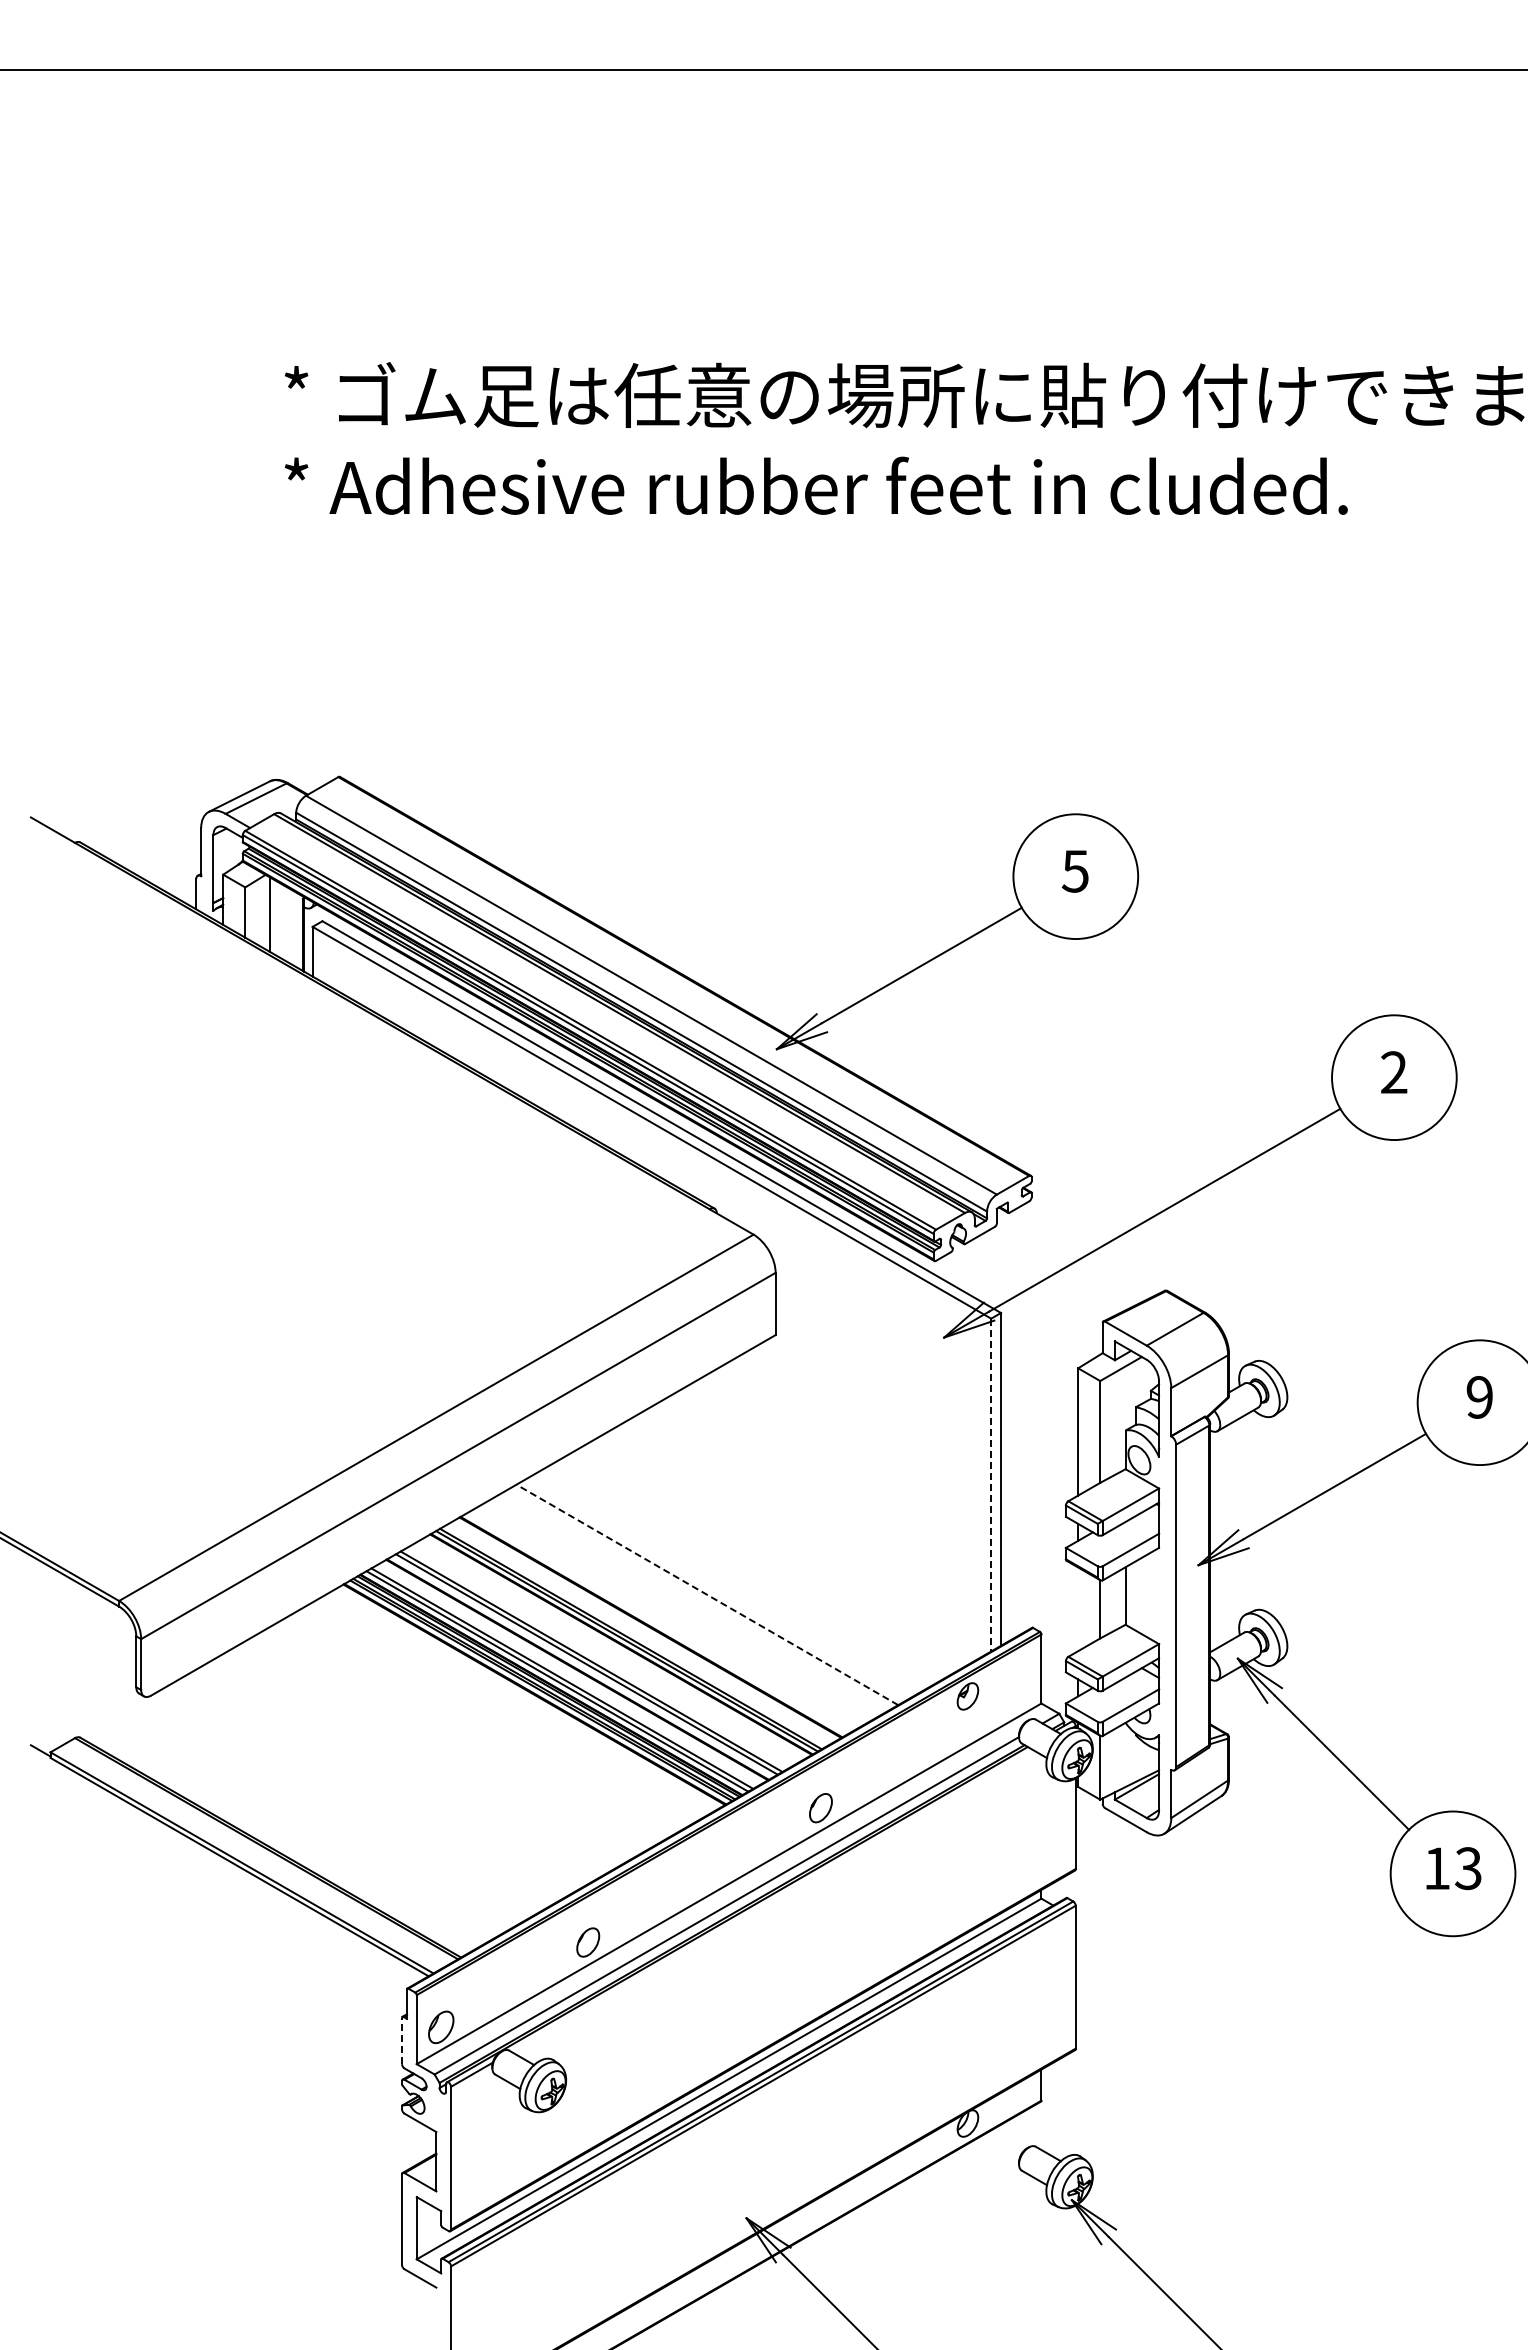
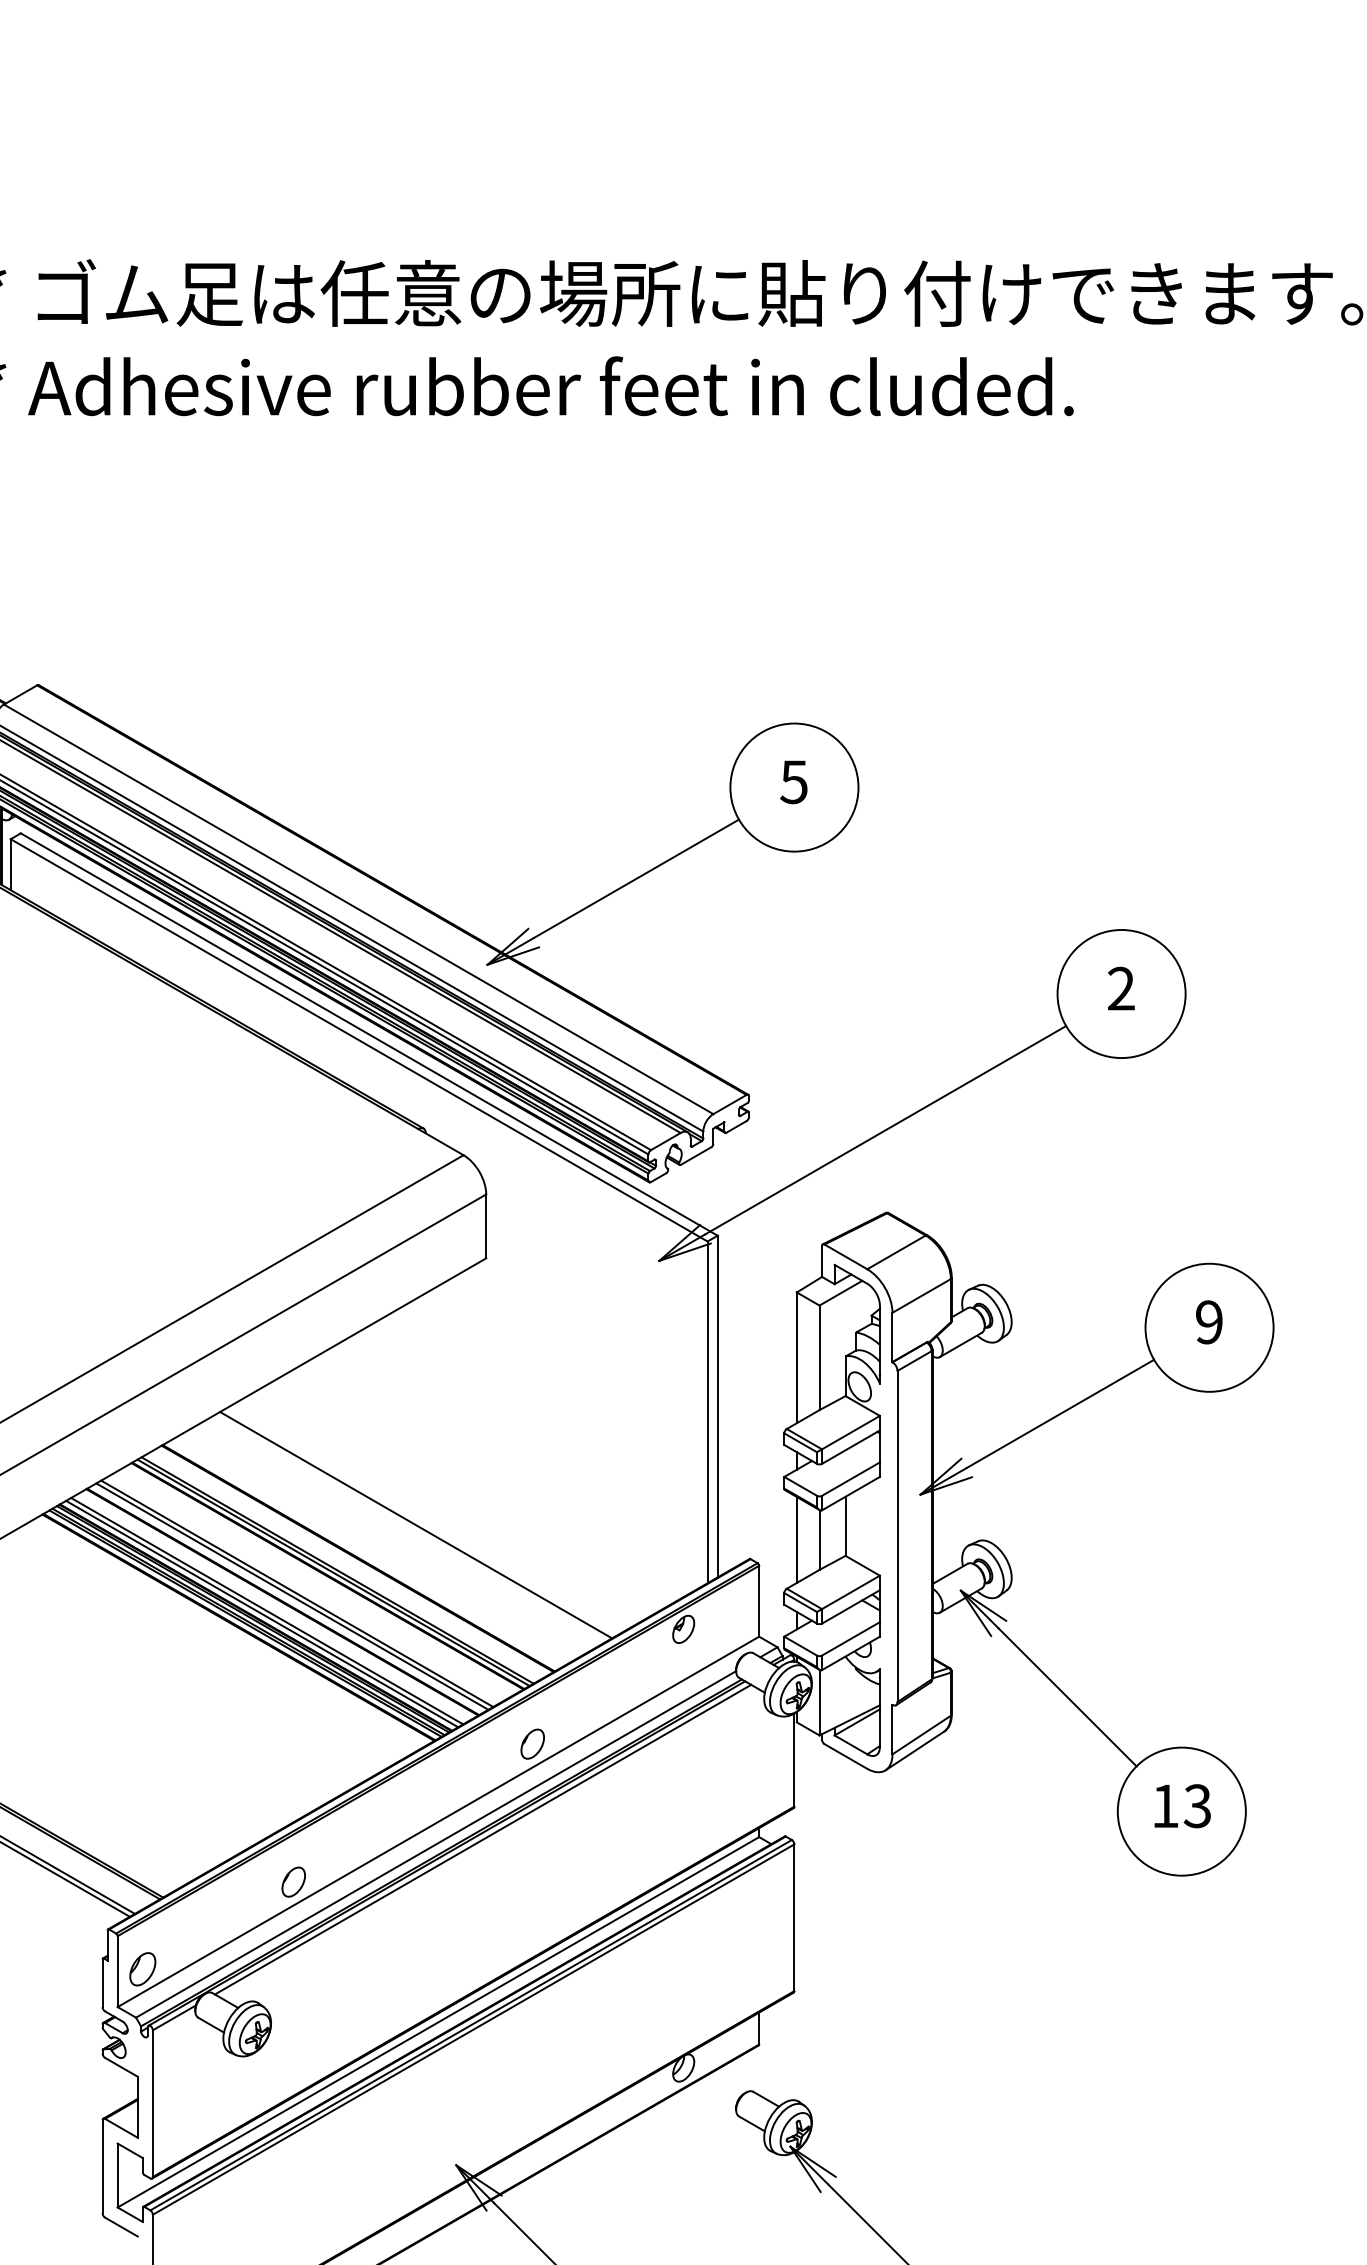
line: (991, 1485) -> (707, 1412), dashed -> solid
line: (706, 1594) -> (415, 1524), dashed -> solid
line: (1078, 1609) -> (797, 1540), added
line: (772, 1900) -> (482, 1838), added
line: (402, 2040) -> (103, 1982), dashed -> solid

